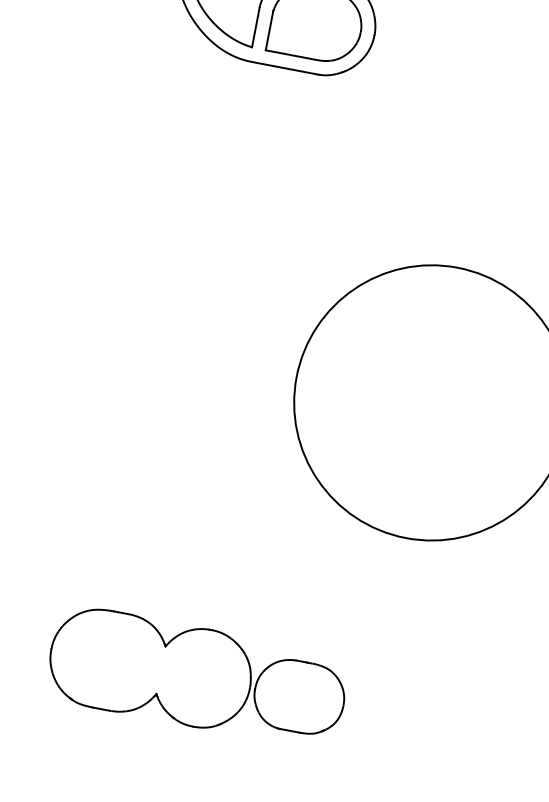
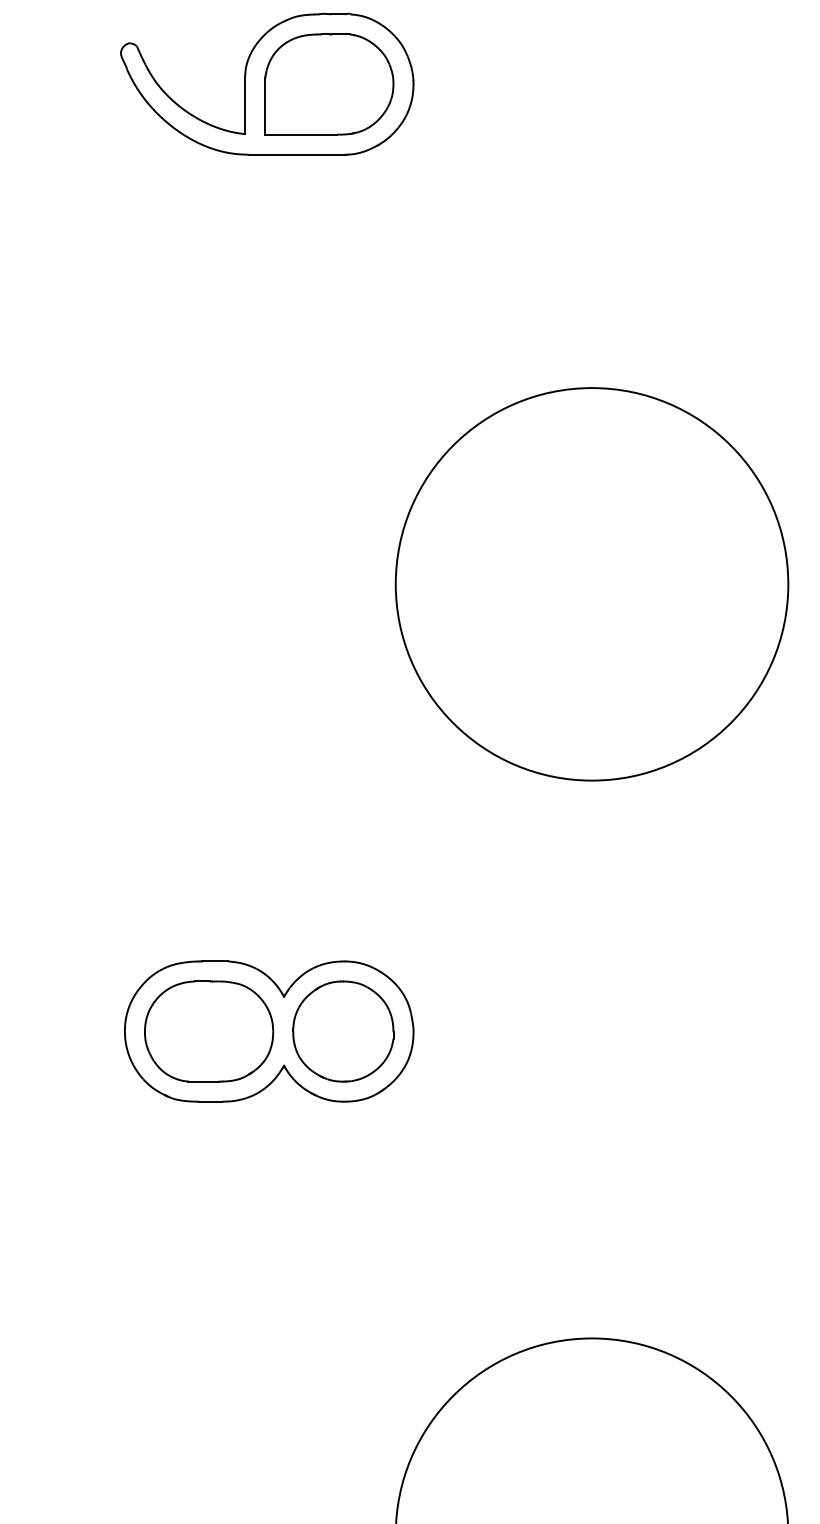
part: (201, 678) -> (343, 1031), added
part: (299, 696) -> (209, 1031), moved

